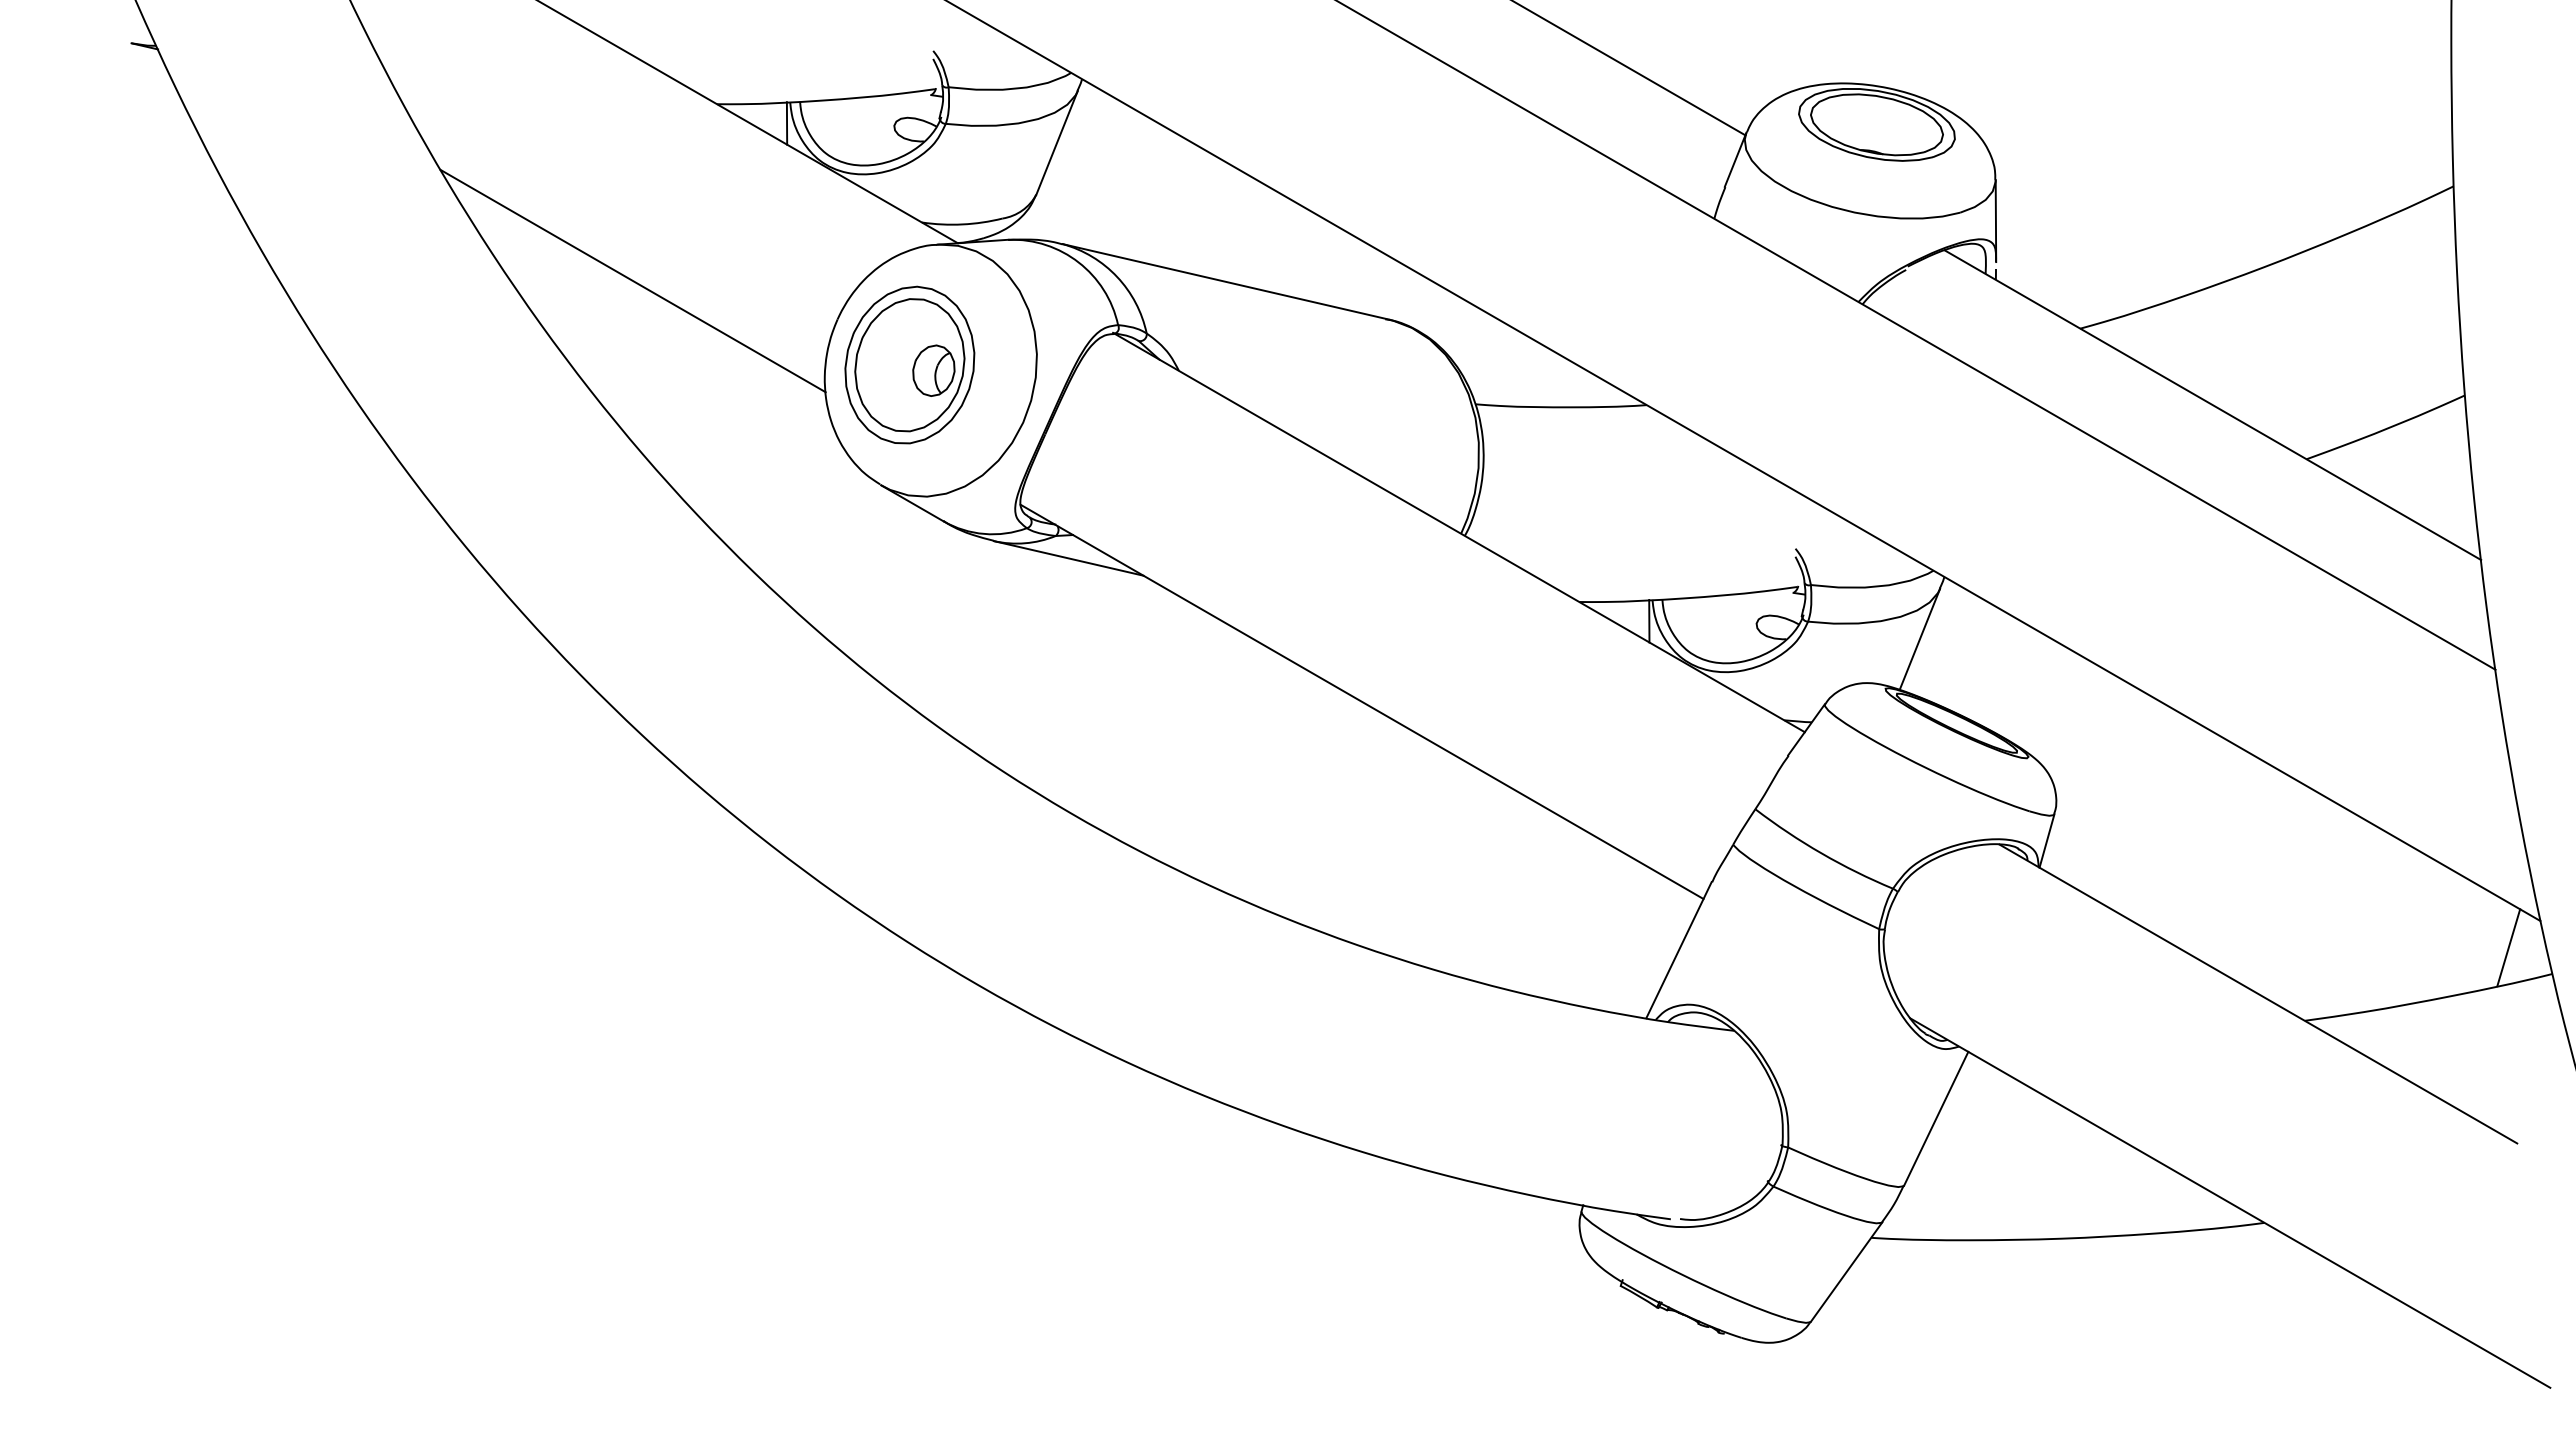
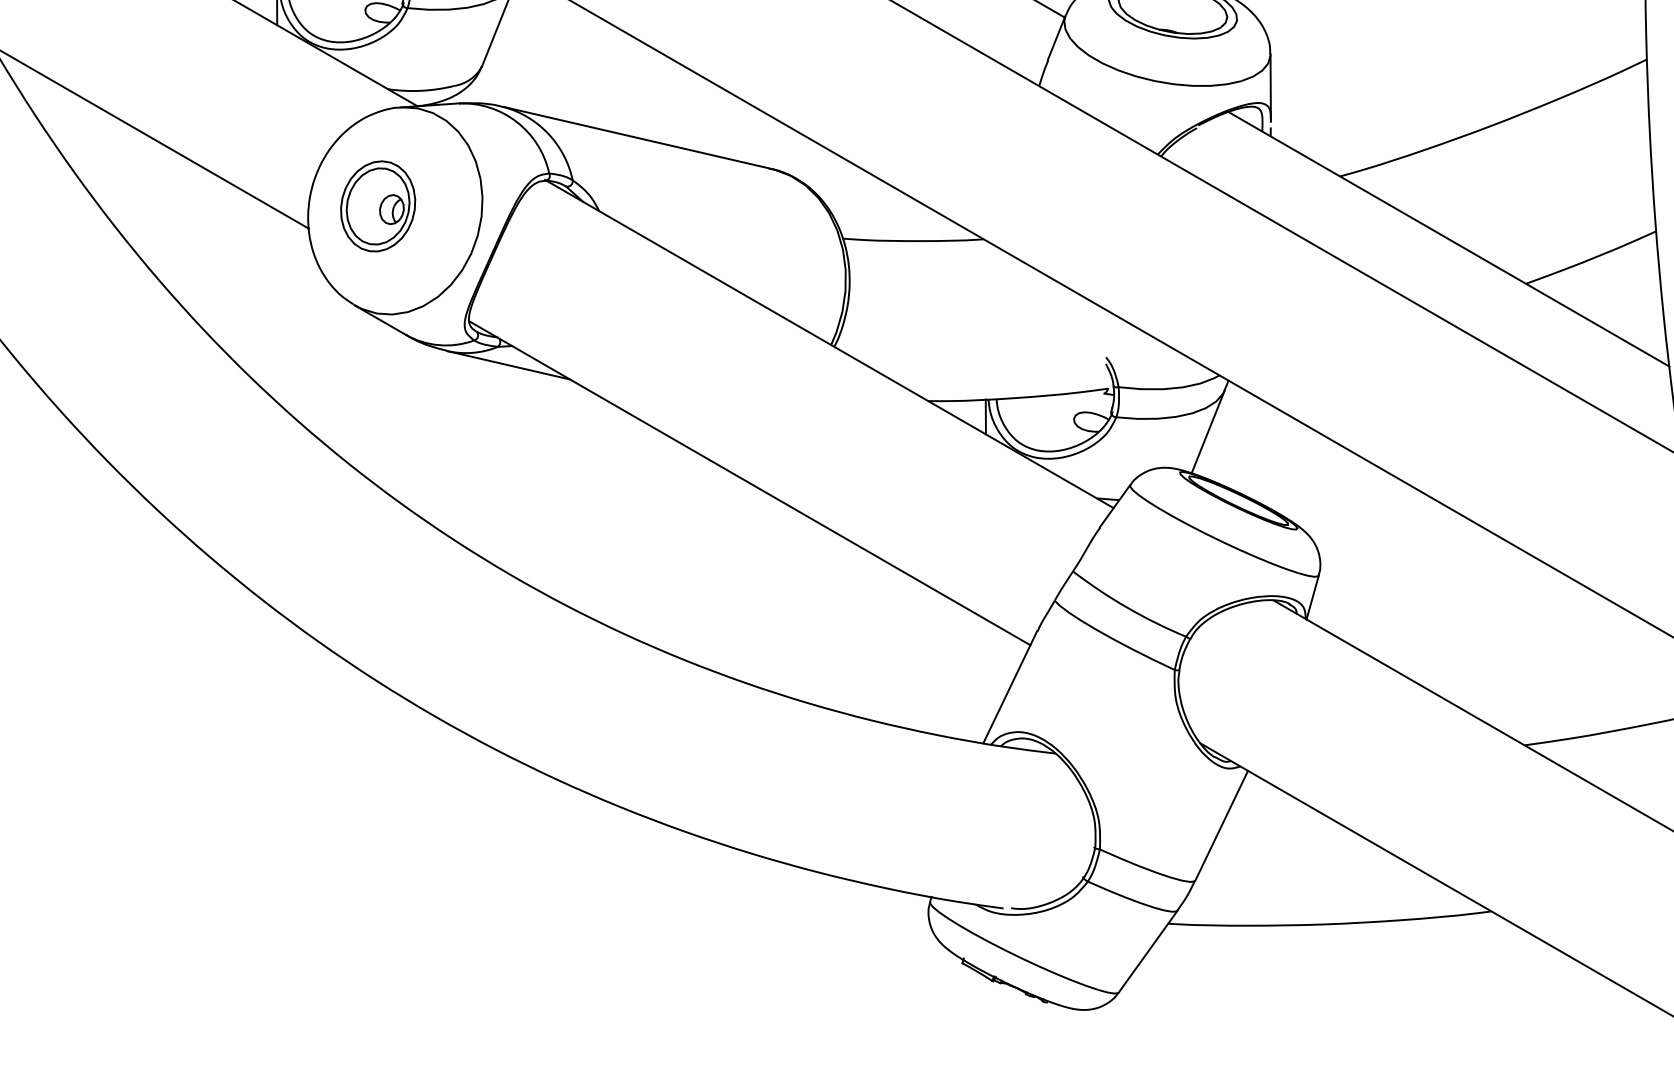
part: (909, 364) -> (377, 205), size x0.7

